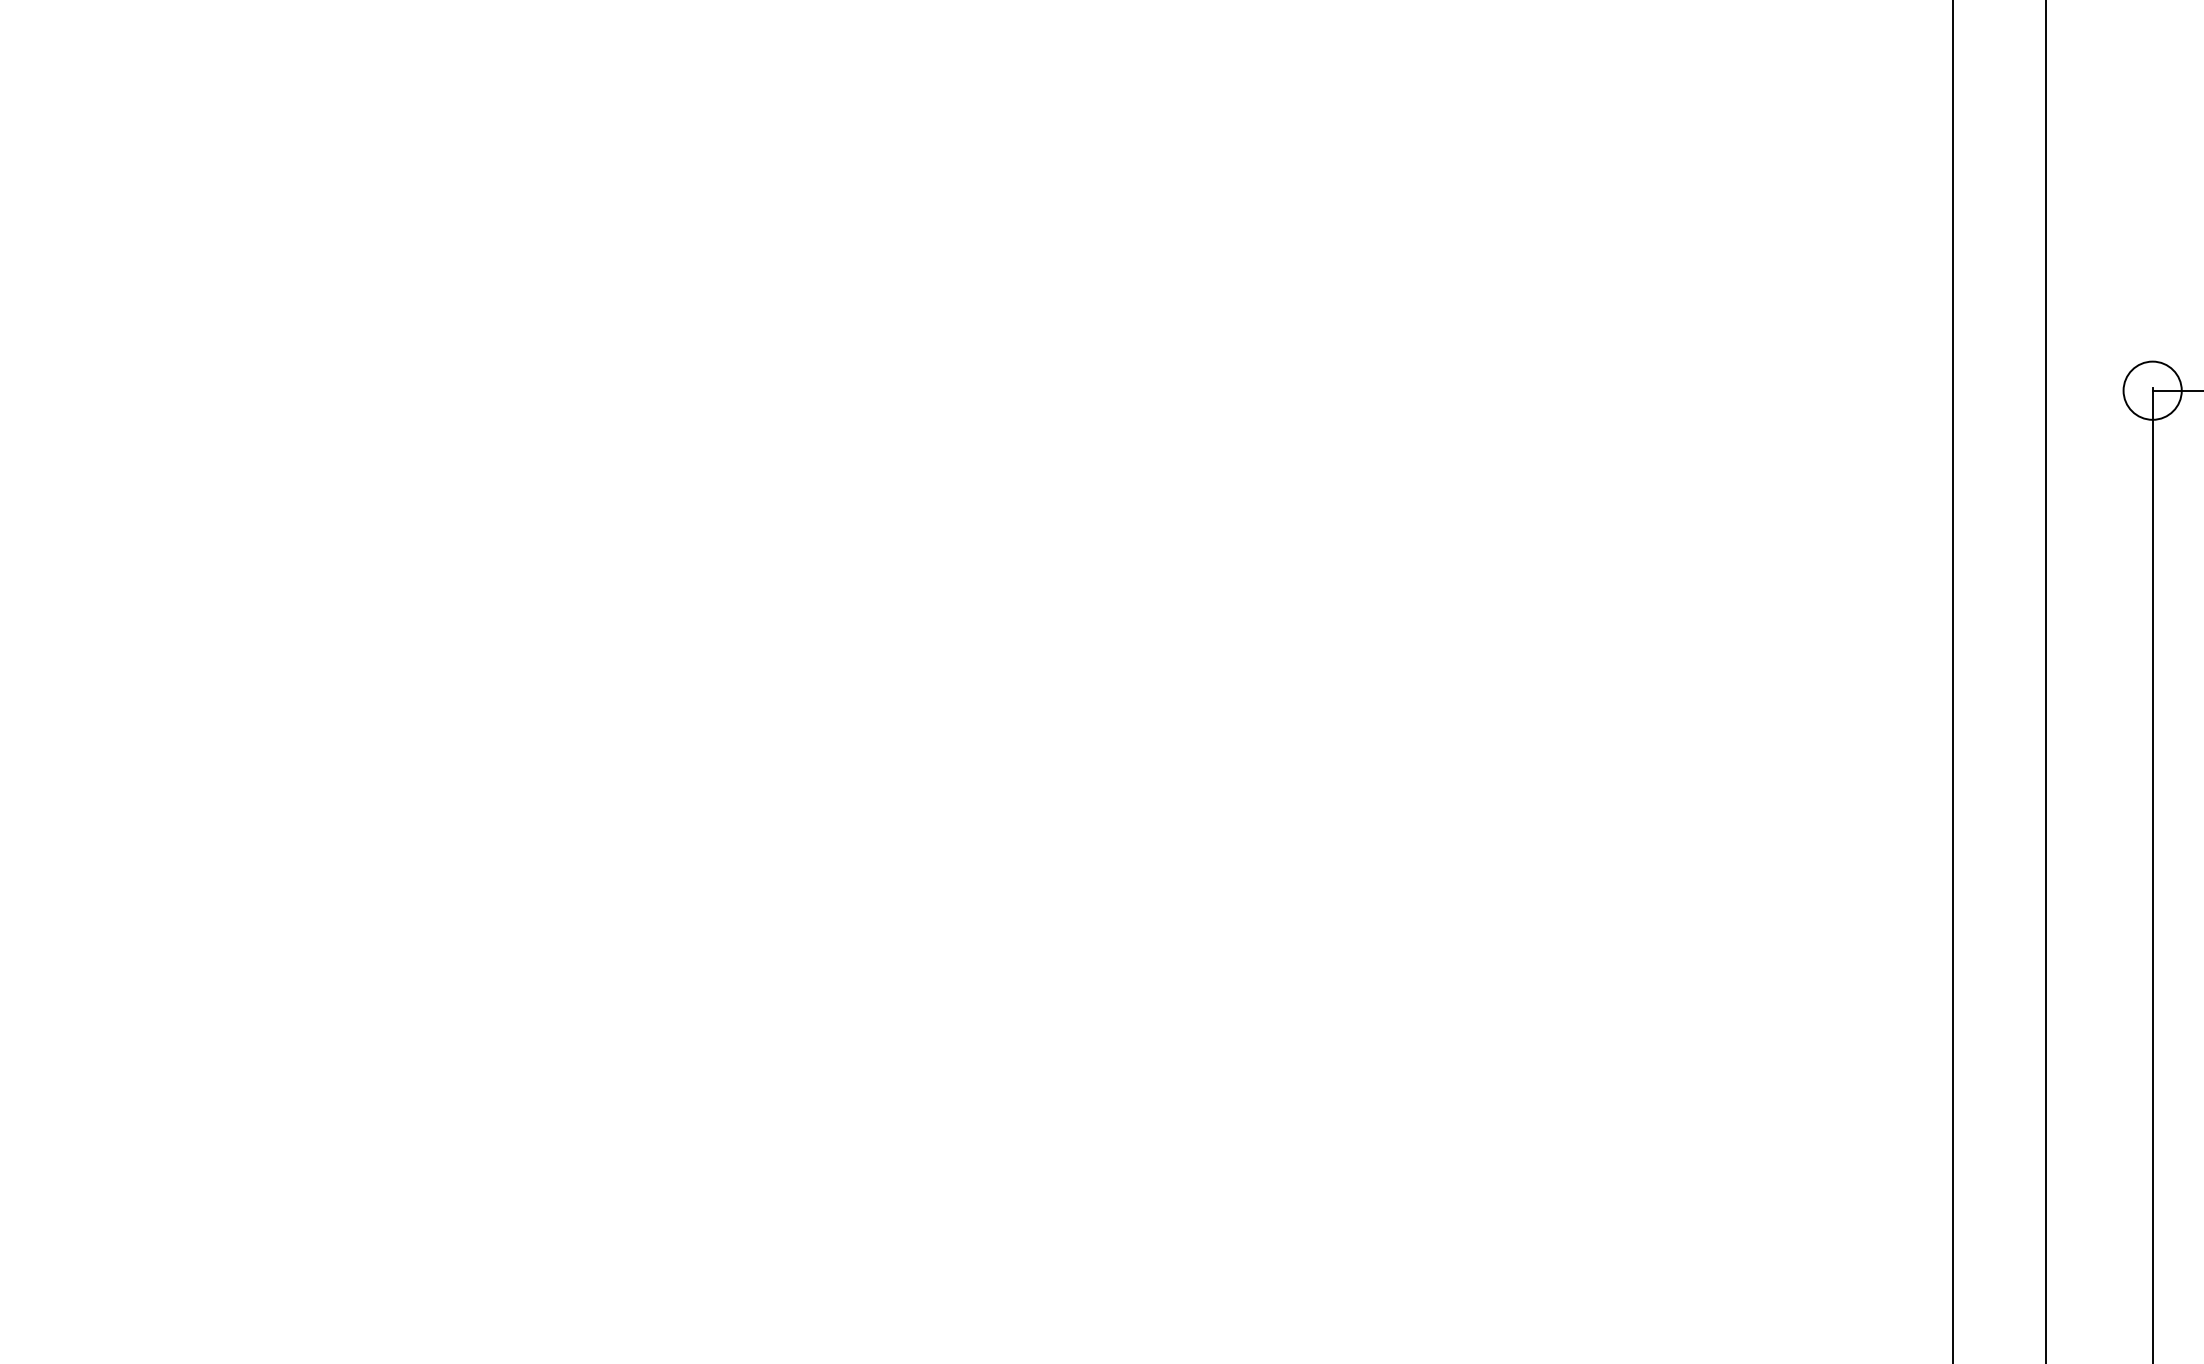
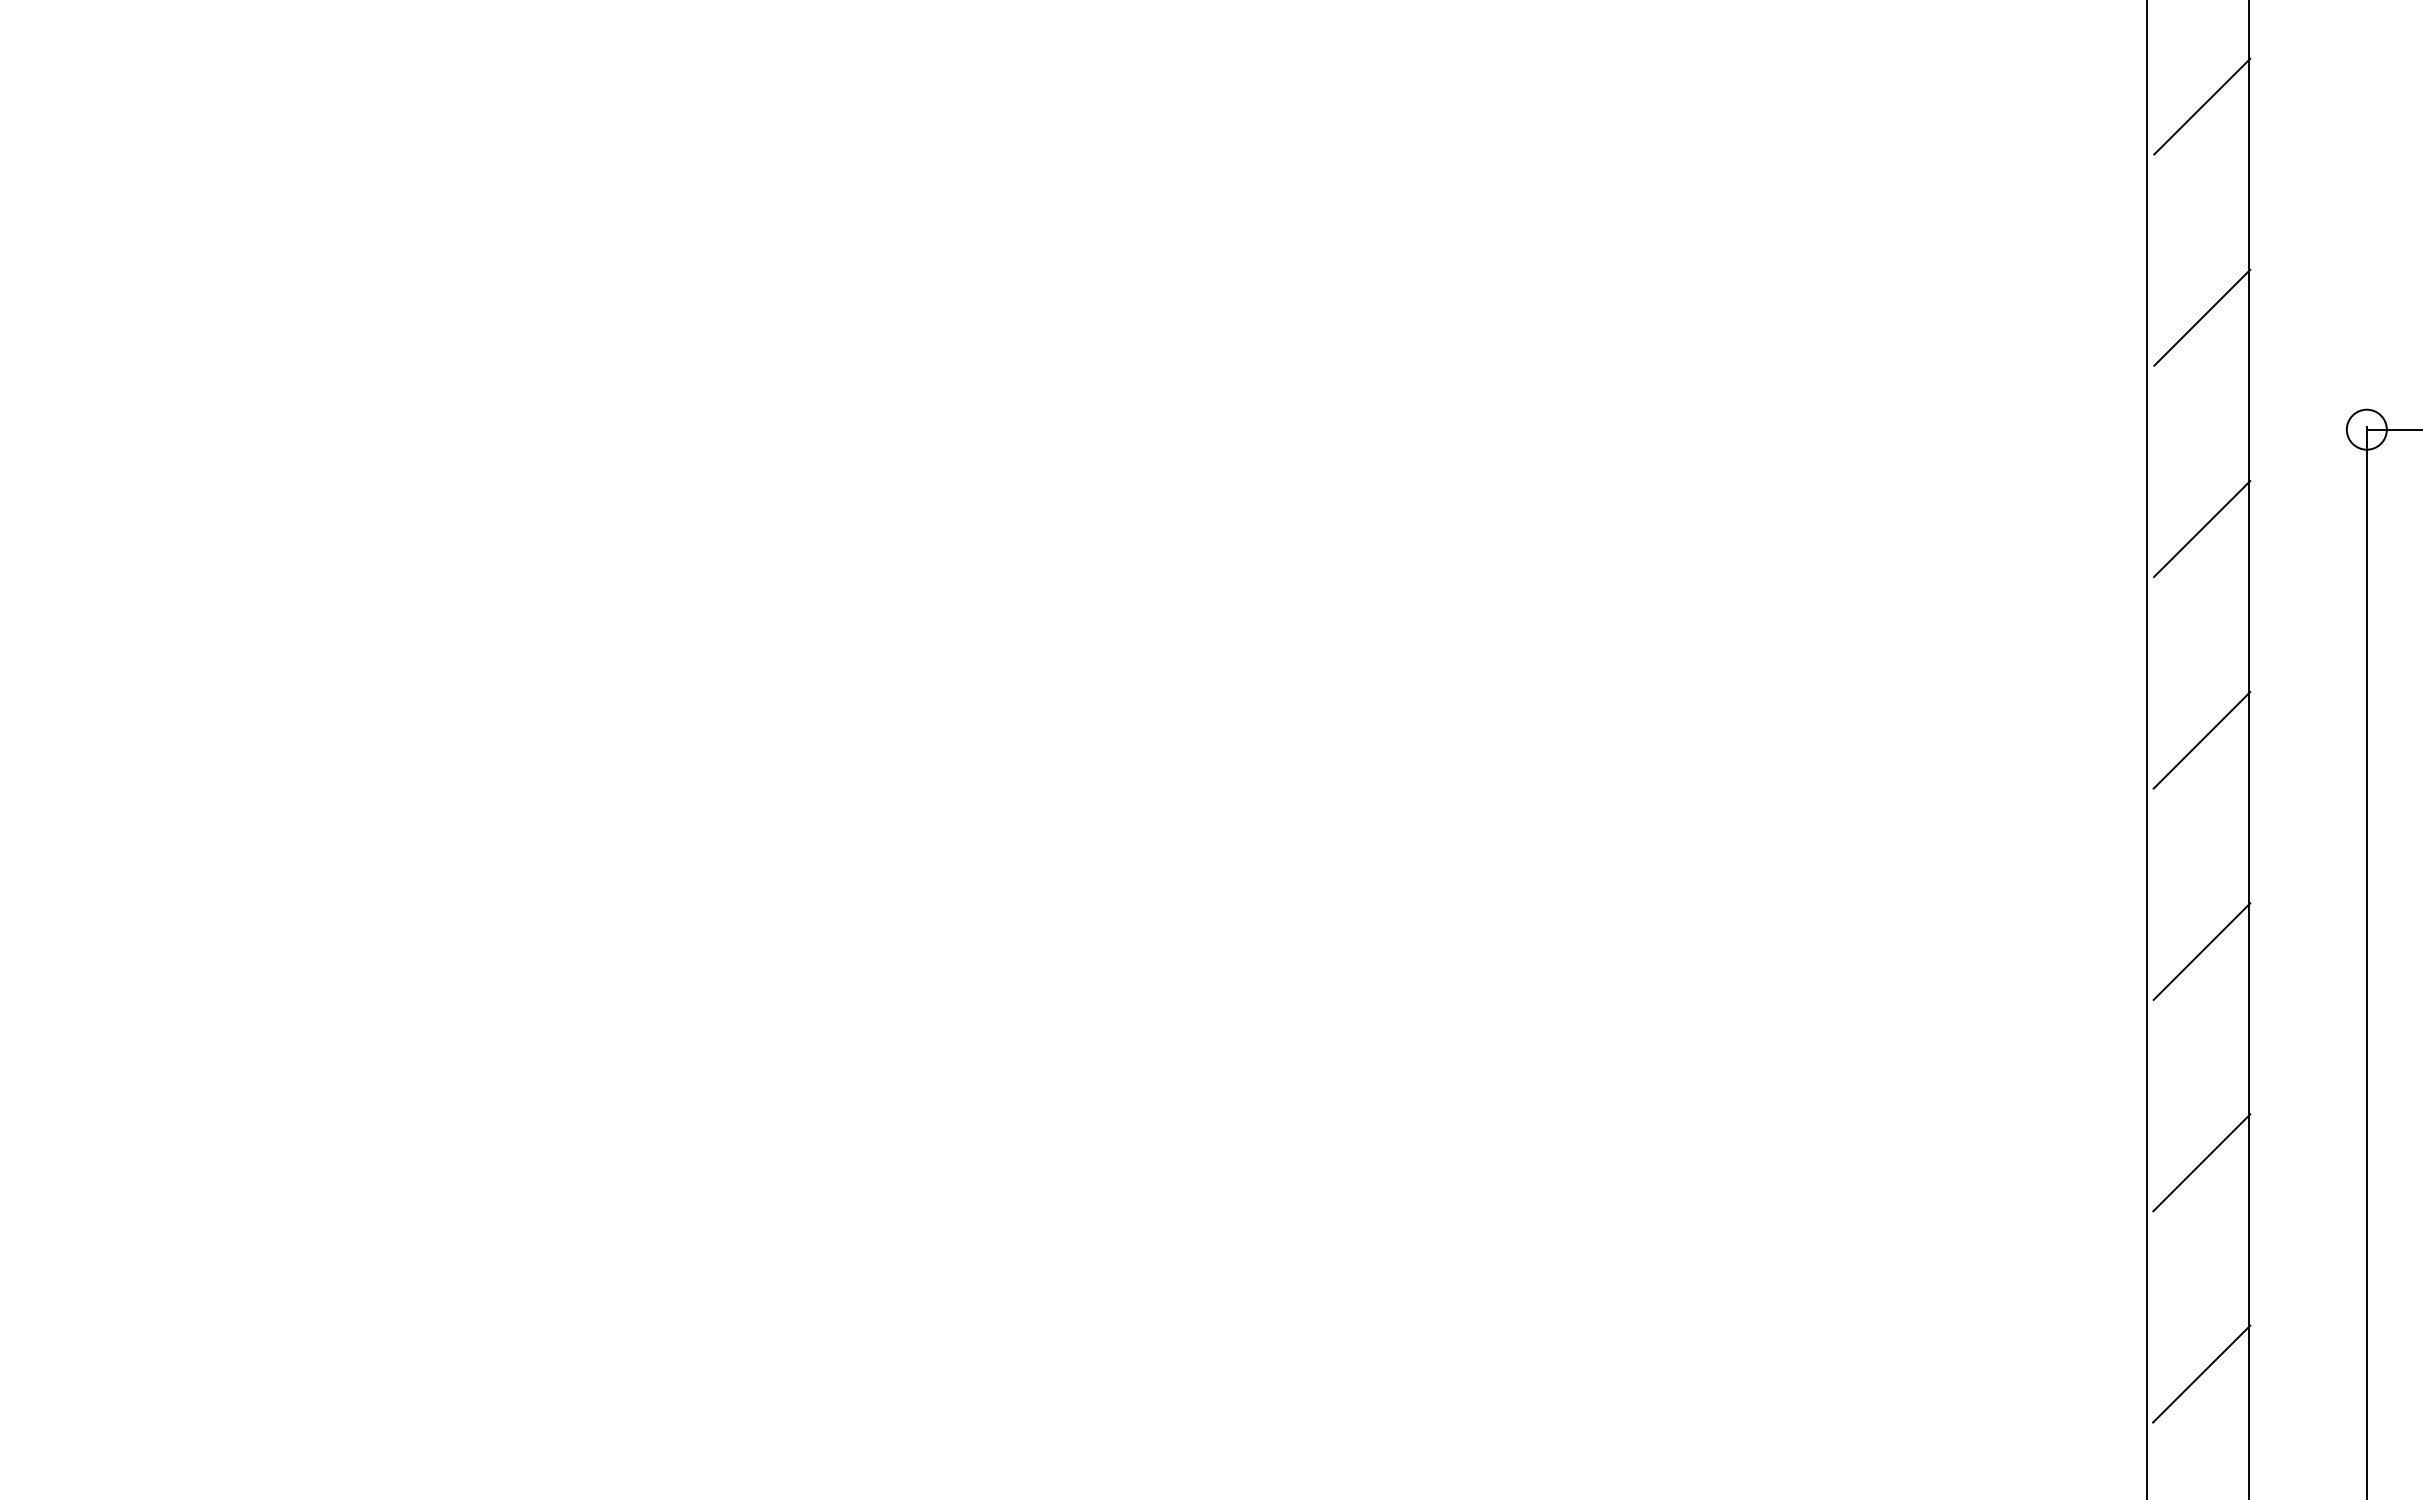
line: (2003, 96) -> (2202, 106), added
line: (2003, 288) -> (2202, 317), added
circle: (2152, 390) -> (2366, 429), size x0.62
line: (2002, 481) -> (2201, 529), added
line: (2002, 673) -> (2201, 740), added
line: (2002, 865) -> (2201, 951), added
line: (2002, 1057) -> (2201, 1162), added
line: (2002, 1249) -> (2201, 1373), added

